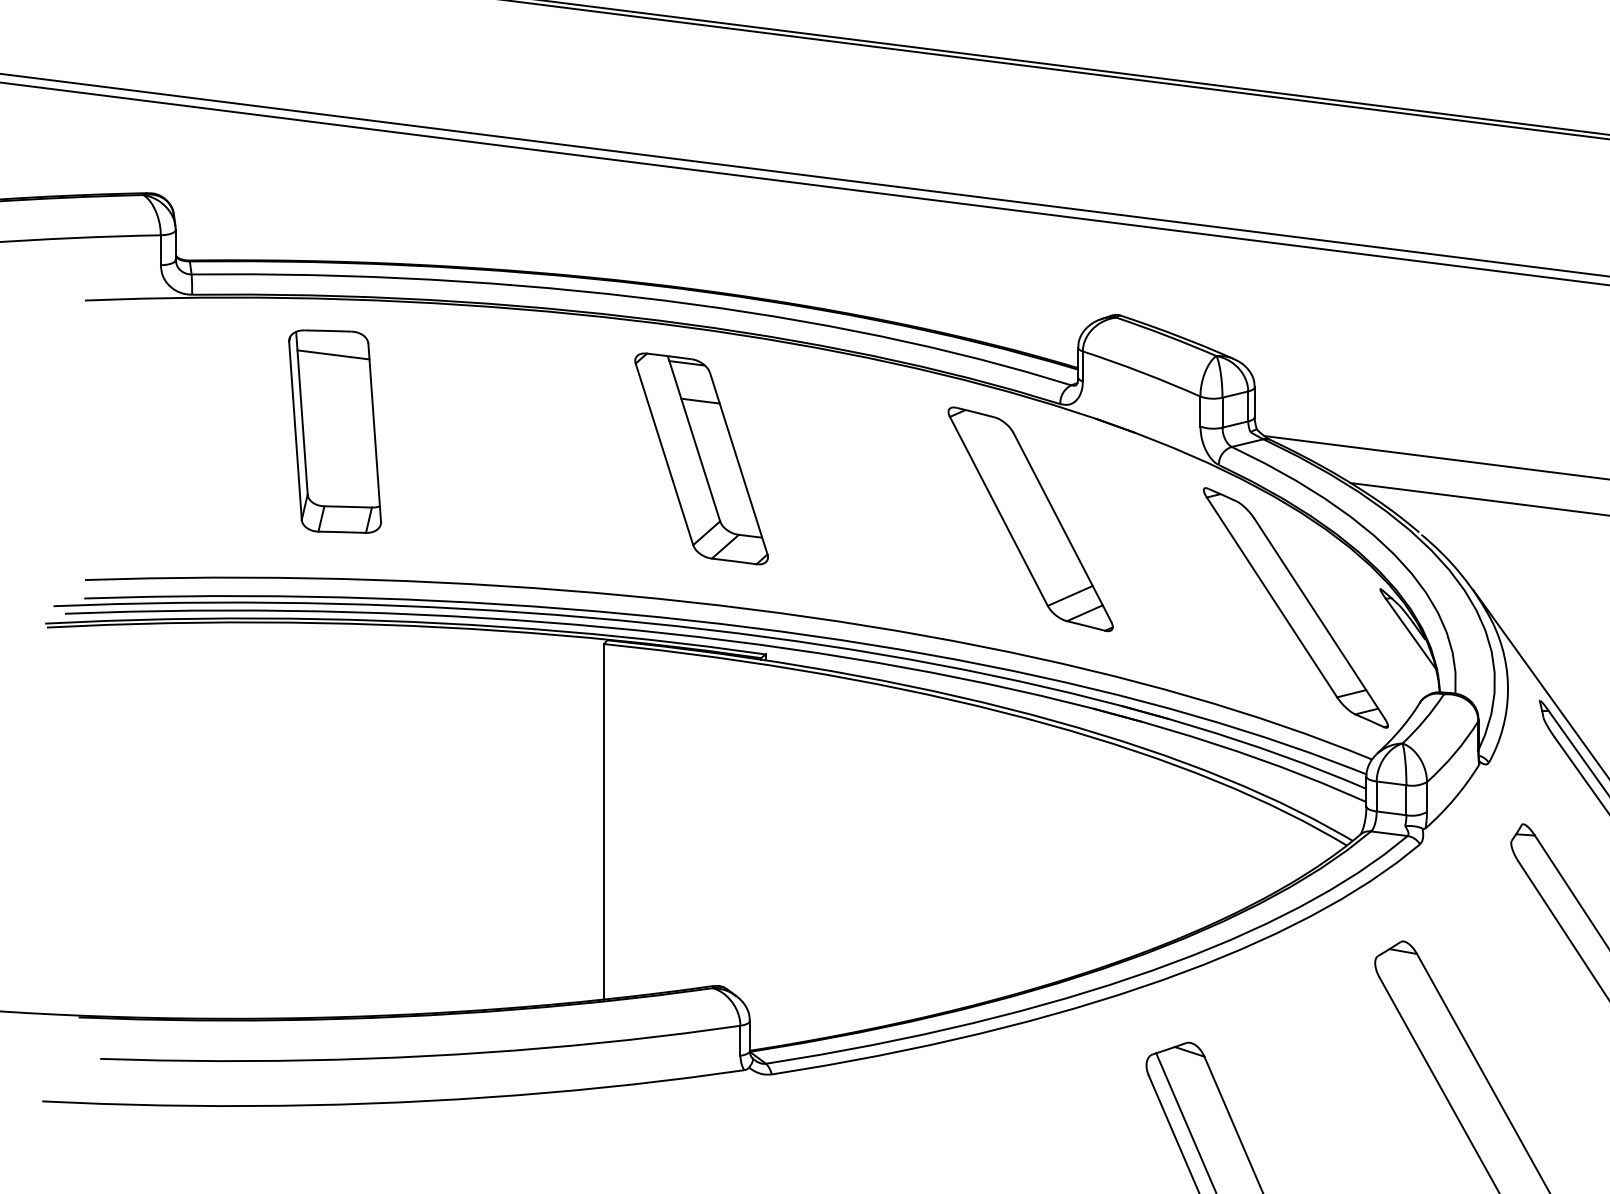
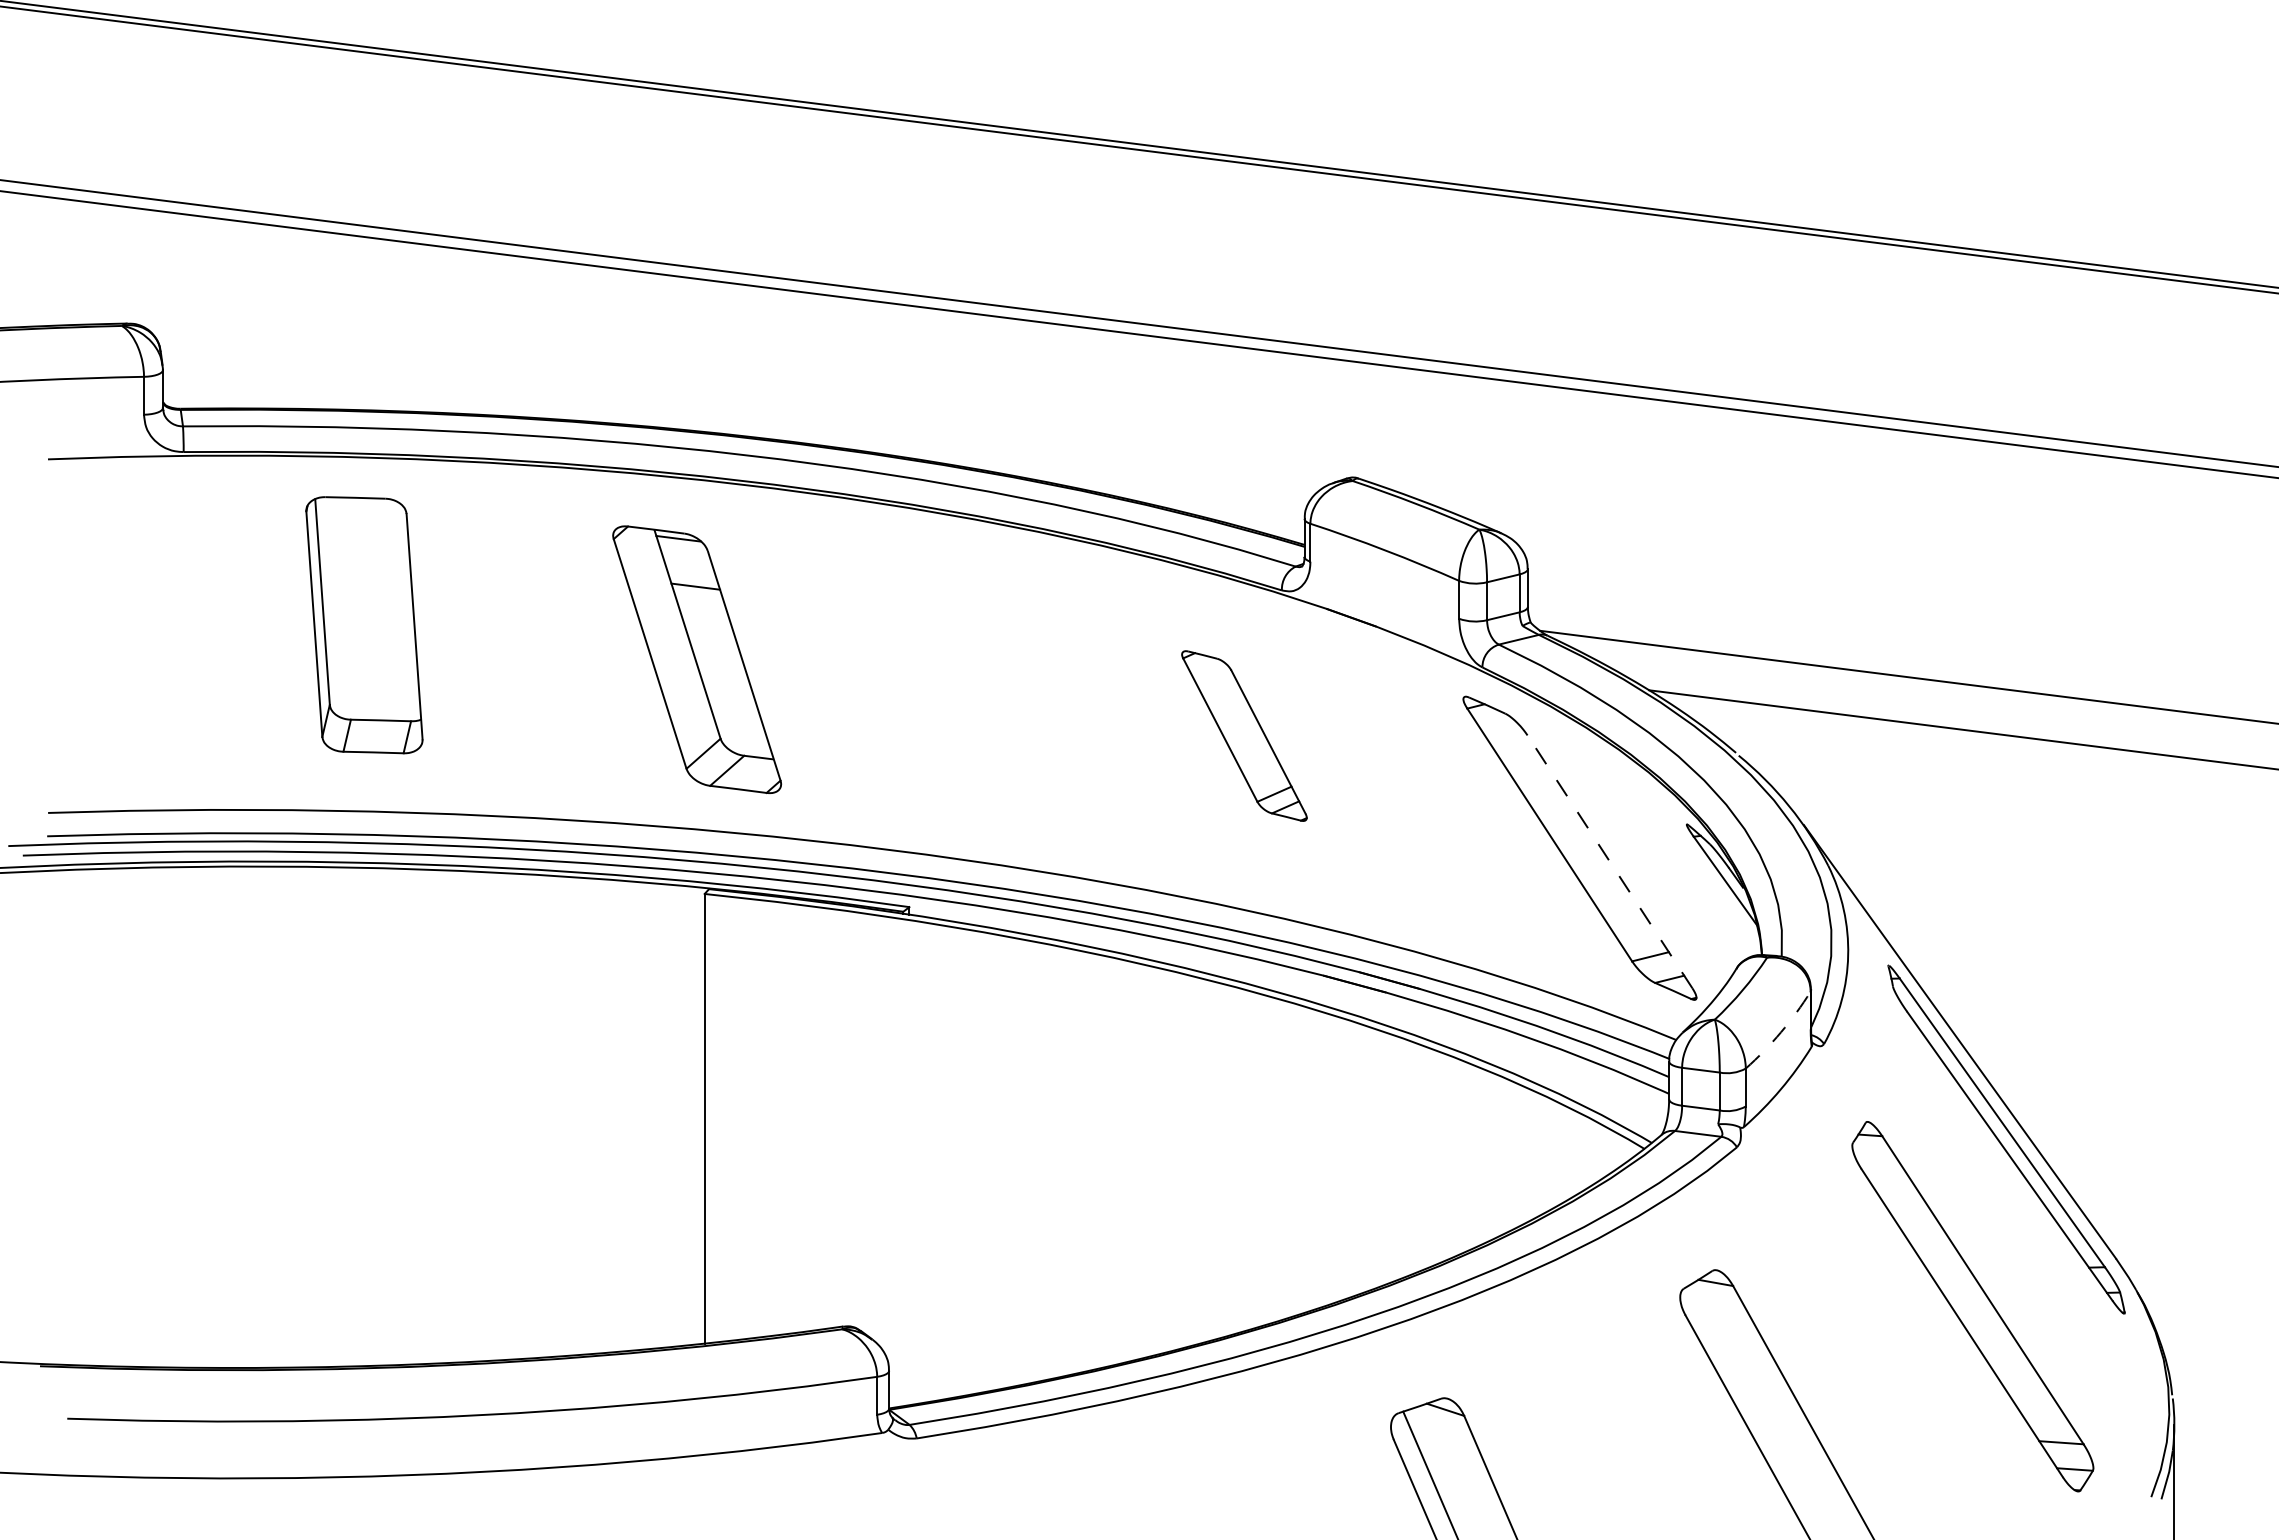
line: (333, 354) -> (362, 527), removed
part: (701, 458) -> (697, 659), moved
part: (1030, 518) -> (1244, 735), size x0.6
line: (1319, 618) -> (1609, 861), solid -> dashed
arc: (1454, 753) -> (1780, 1032), solid -> dashed

